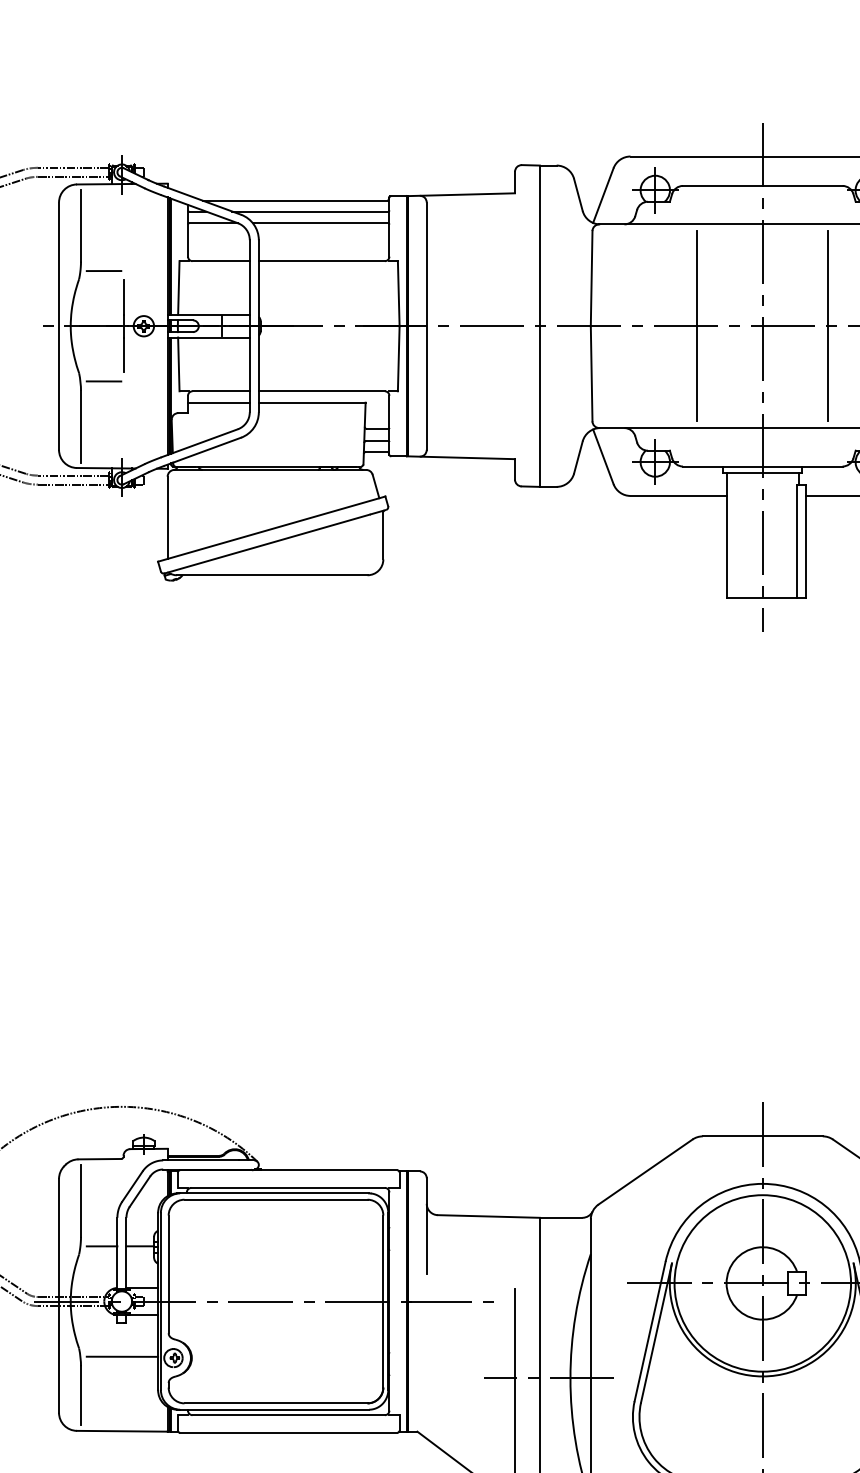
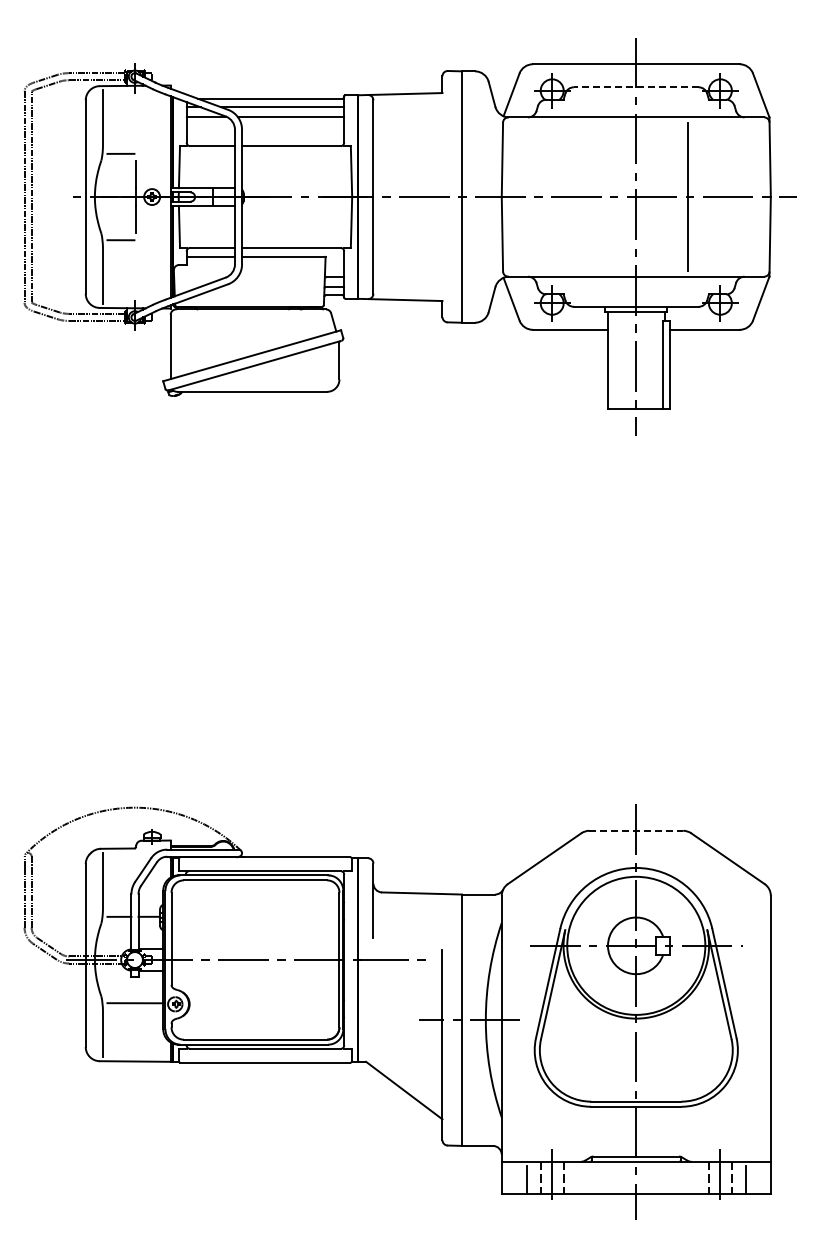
line: (761, 186) -> (635, 87), solid -> dashed
line: (696, 325) -> (584, 196), removed
line: (763, 1135) -> (636, 830), solid -> dashed

